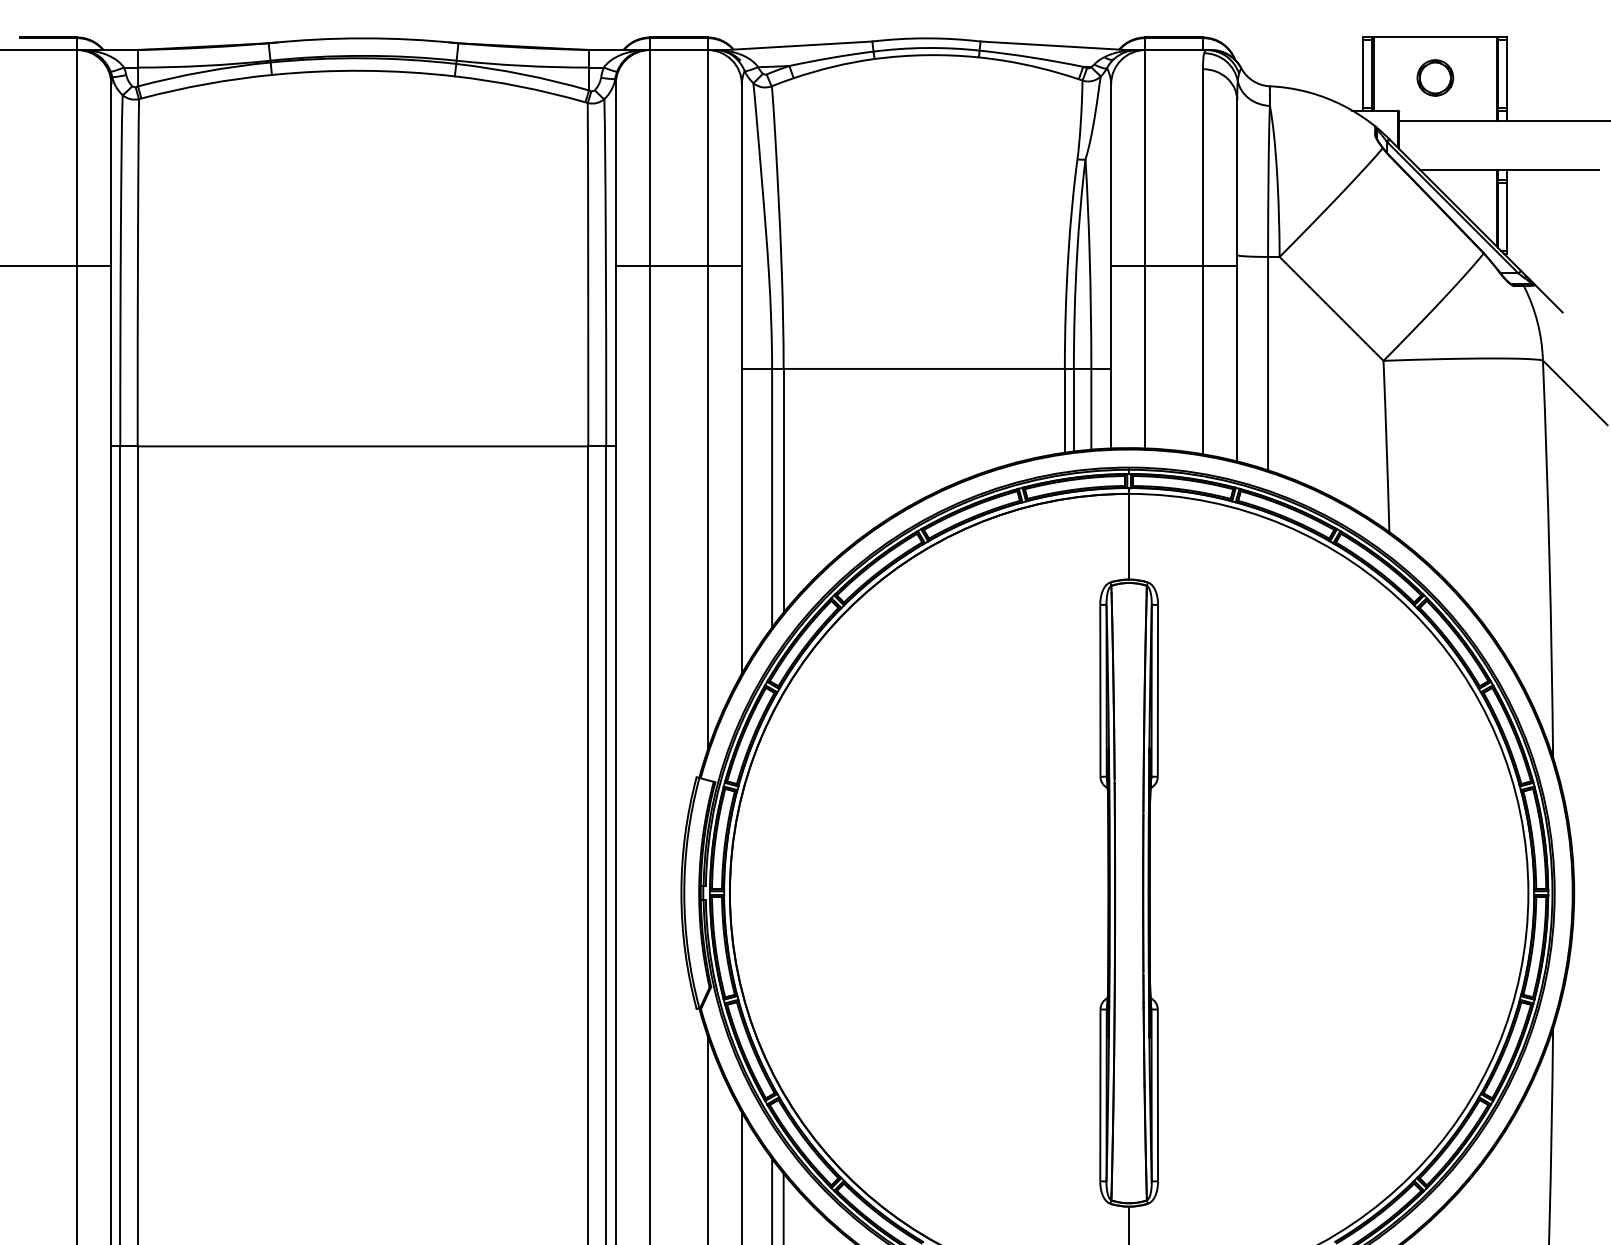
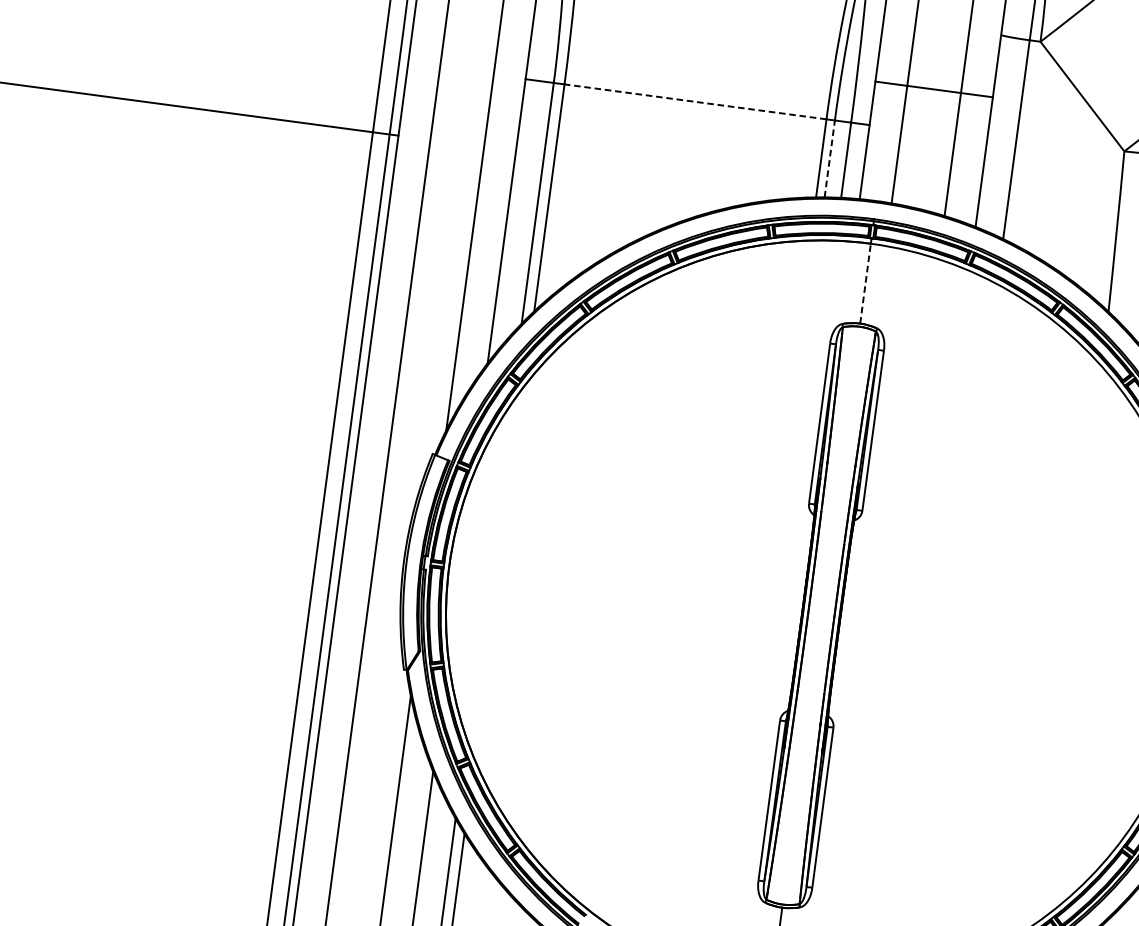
line: (1174, 266) -> (934, 89), moved
line: (924, 368) -> (695, 101), solid -> dashed
line: (1073, 409) -> (829, 158), solid -> dashed
line: (1129, 536) -> (865, 283), solid -> dashed

